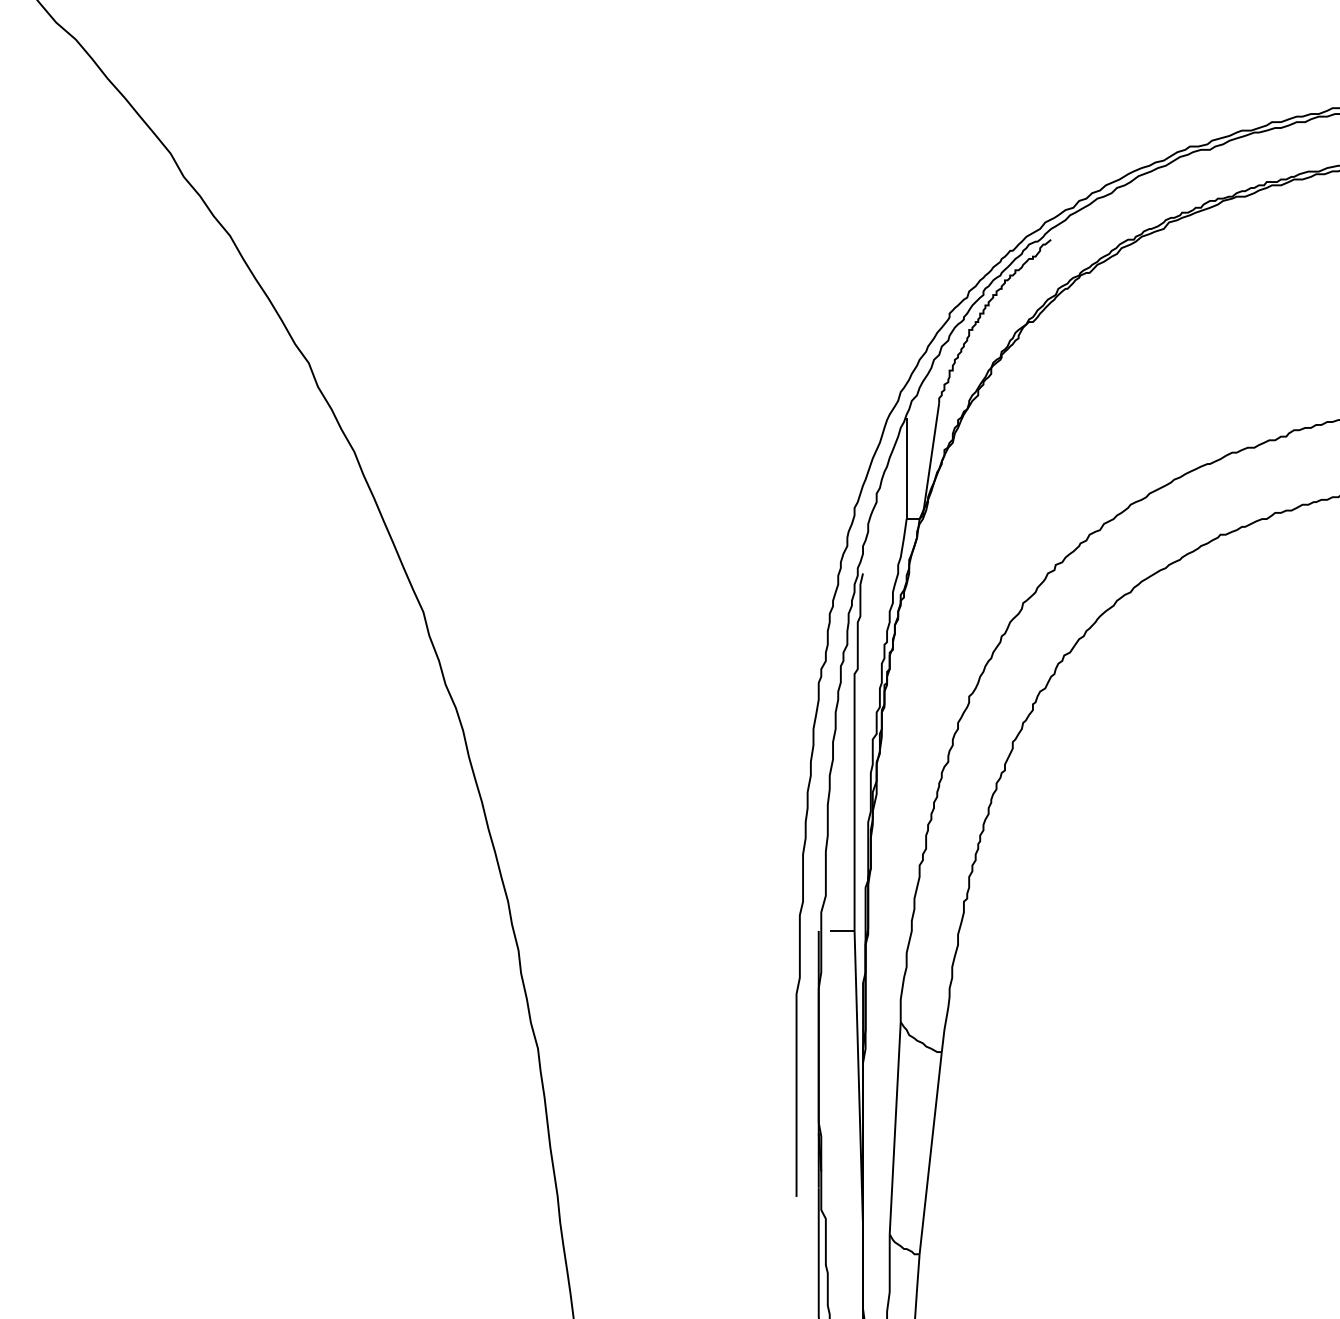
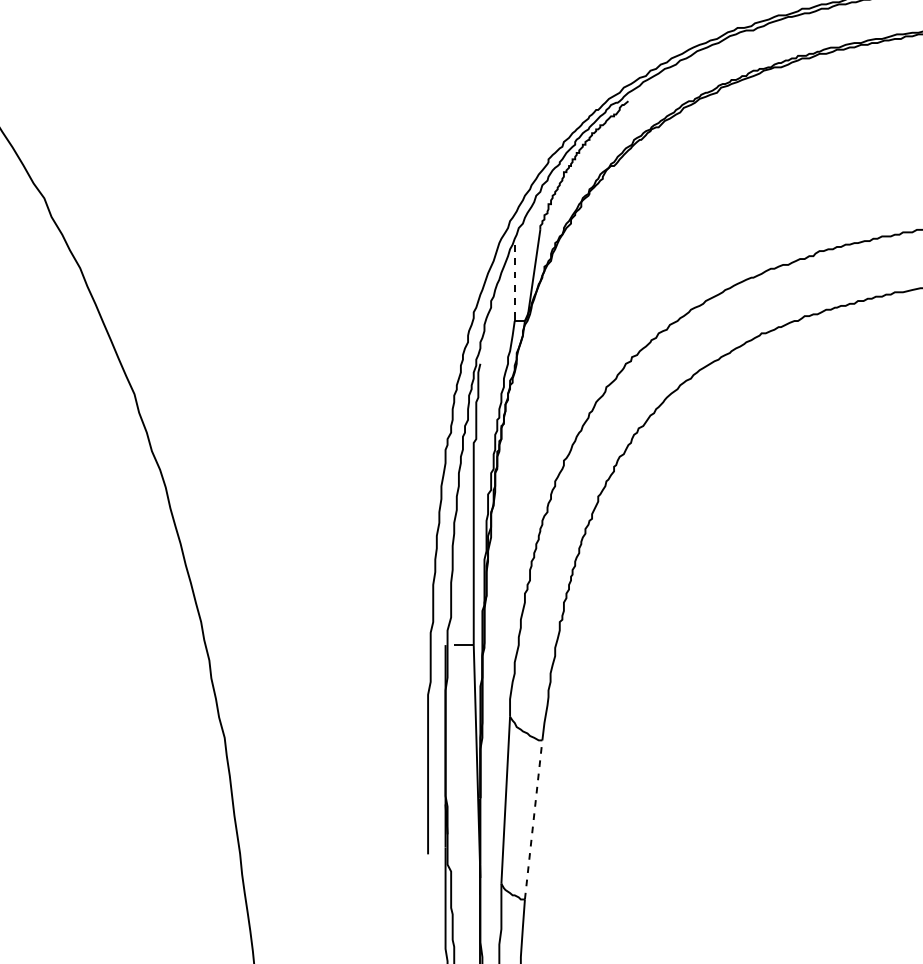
line: (906, 466) -> (514, 279), solid -> dashed
line: (930, 1153) -> (533, 820), solid -> dashed

